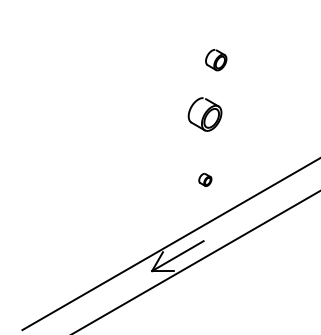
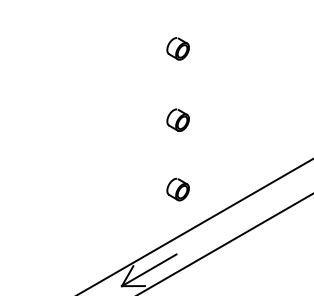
part: (216, 60) -> (178, 49), moved
part: (205, 114) -> (178, 120), size x0.62
part: (205, 179) -> (178, 189), size x1.67

